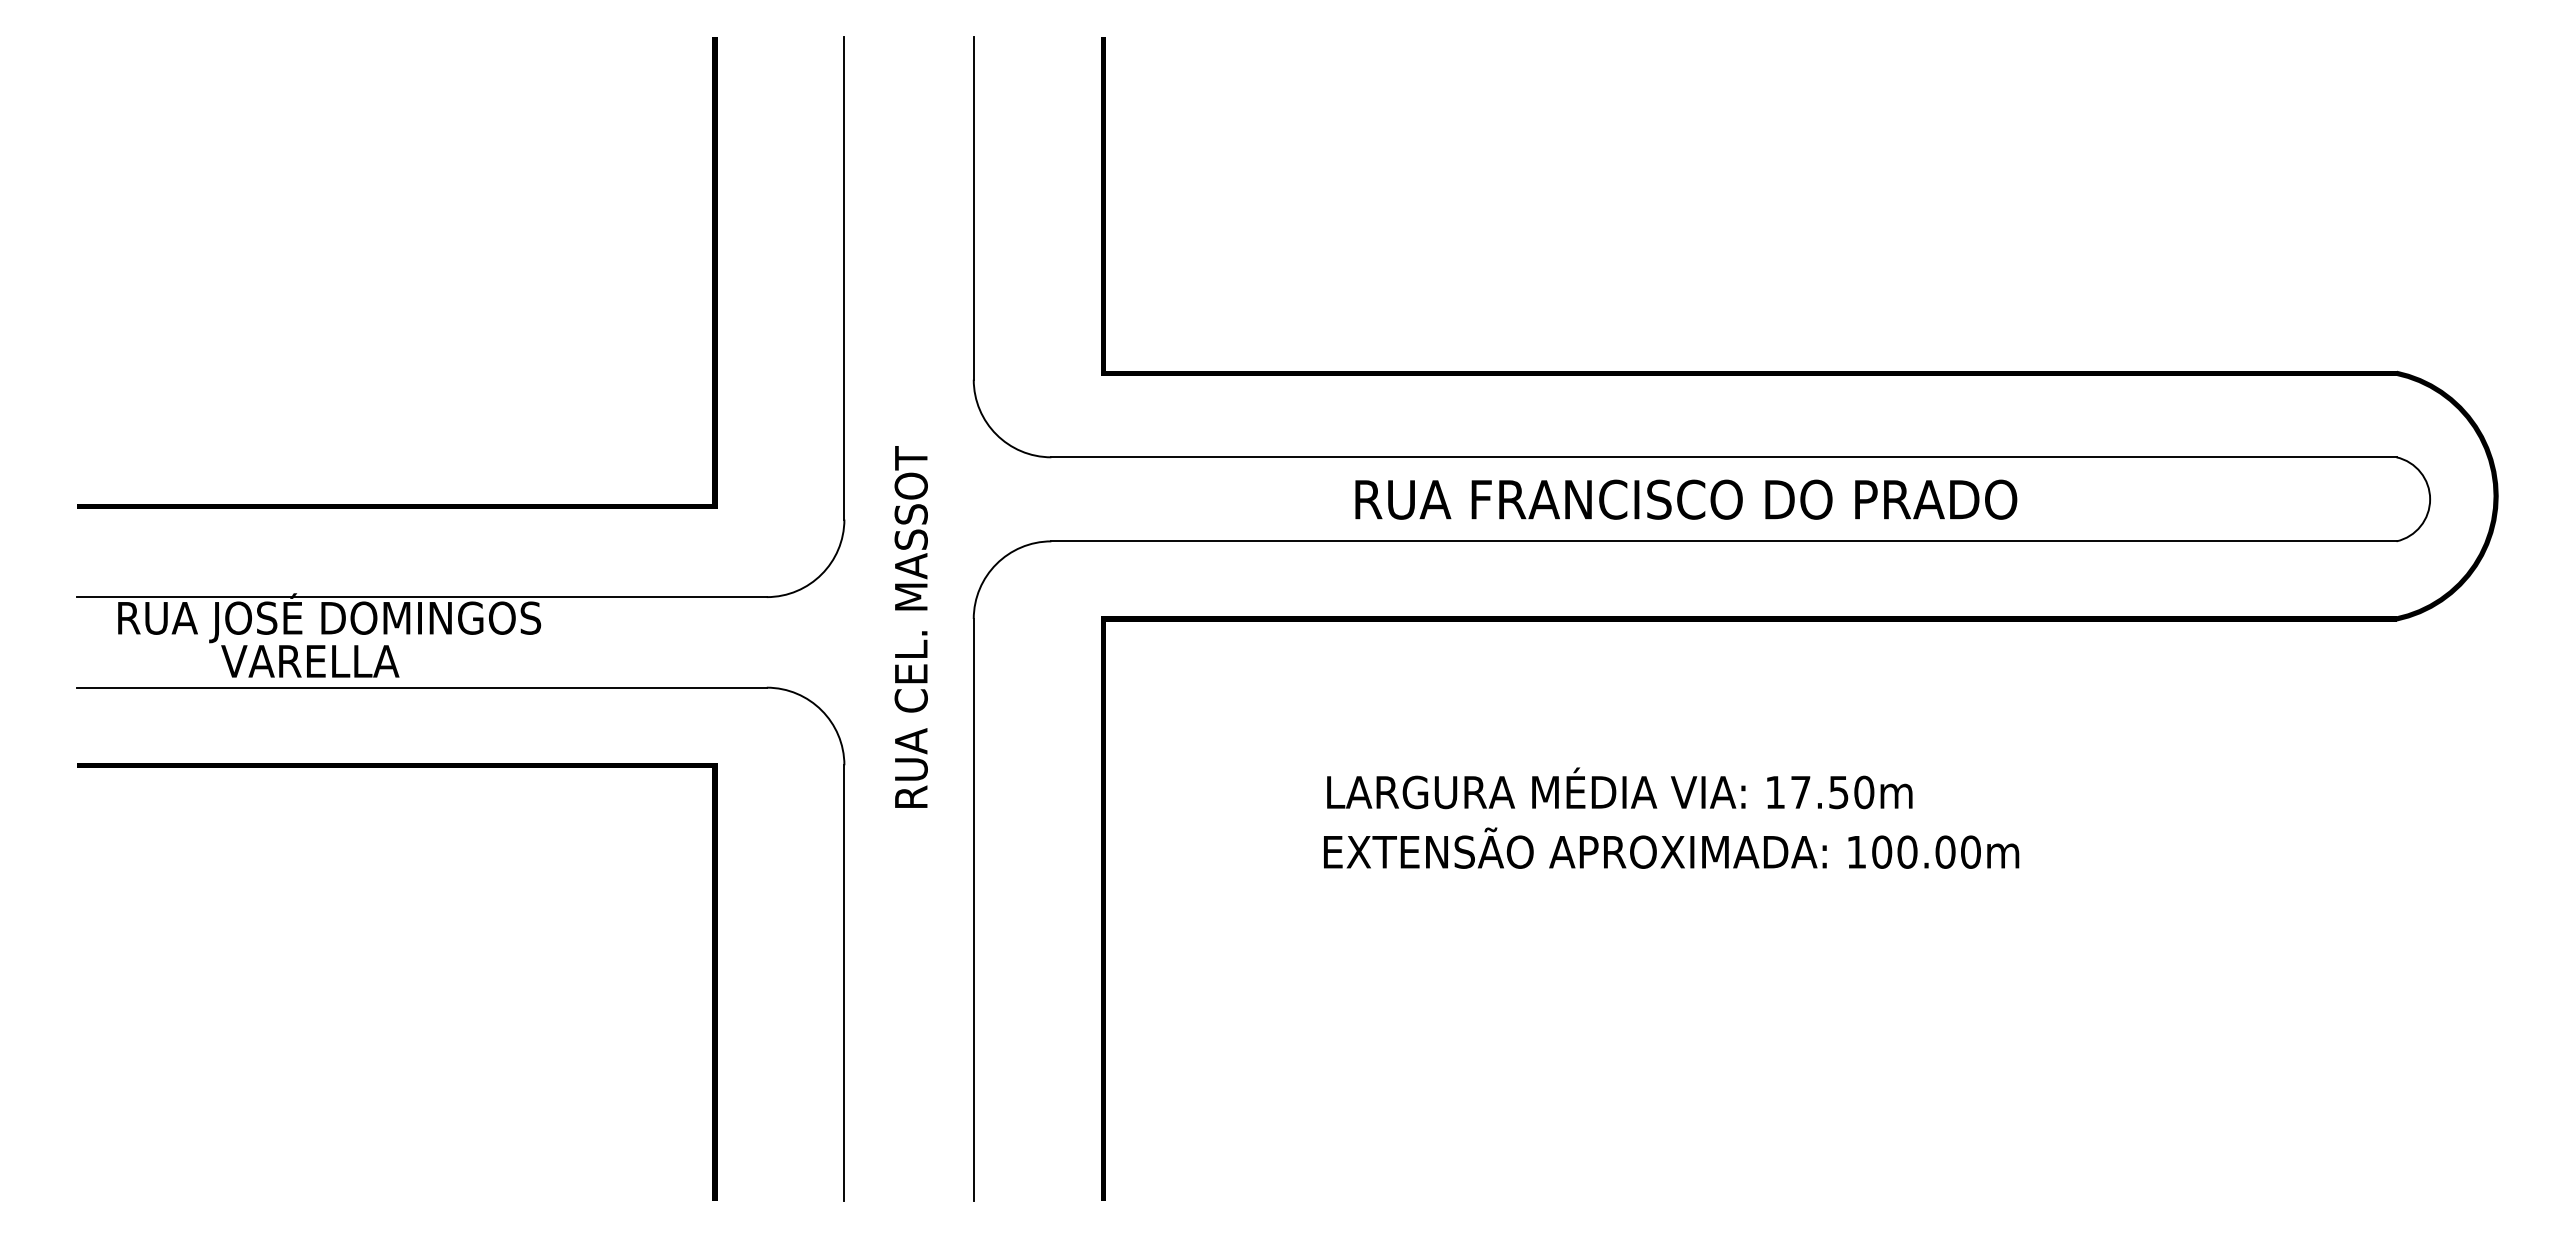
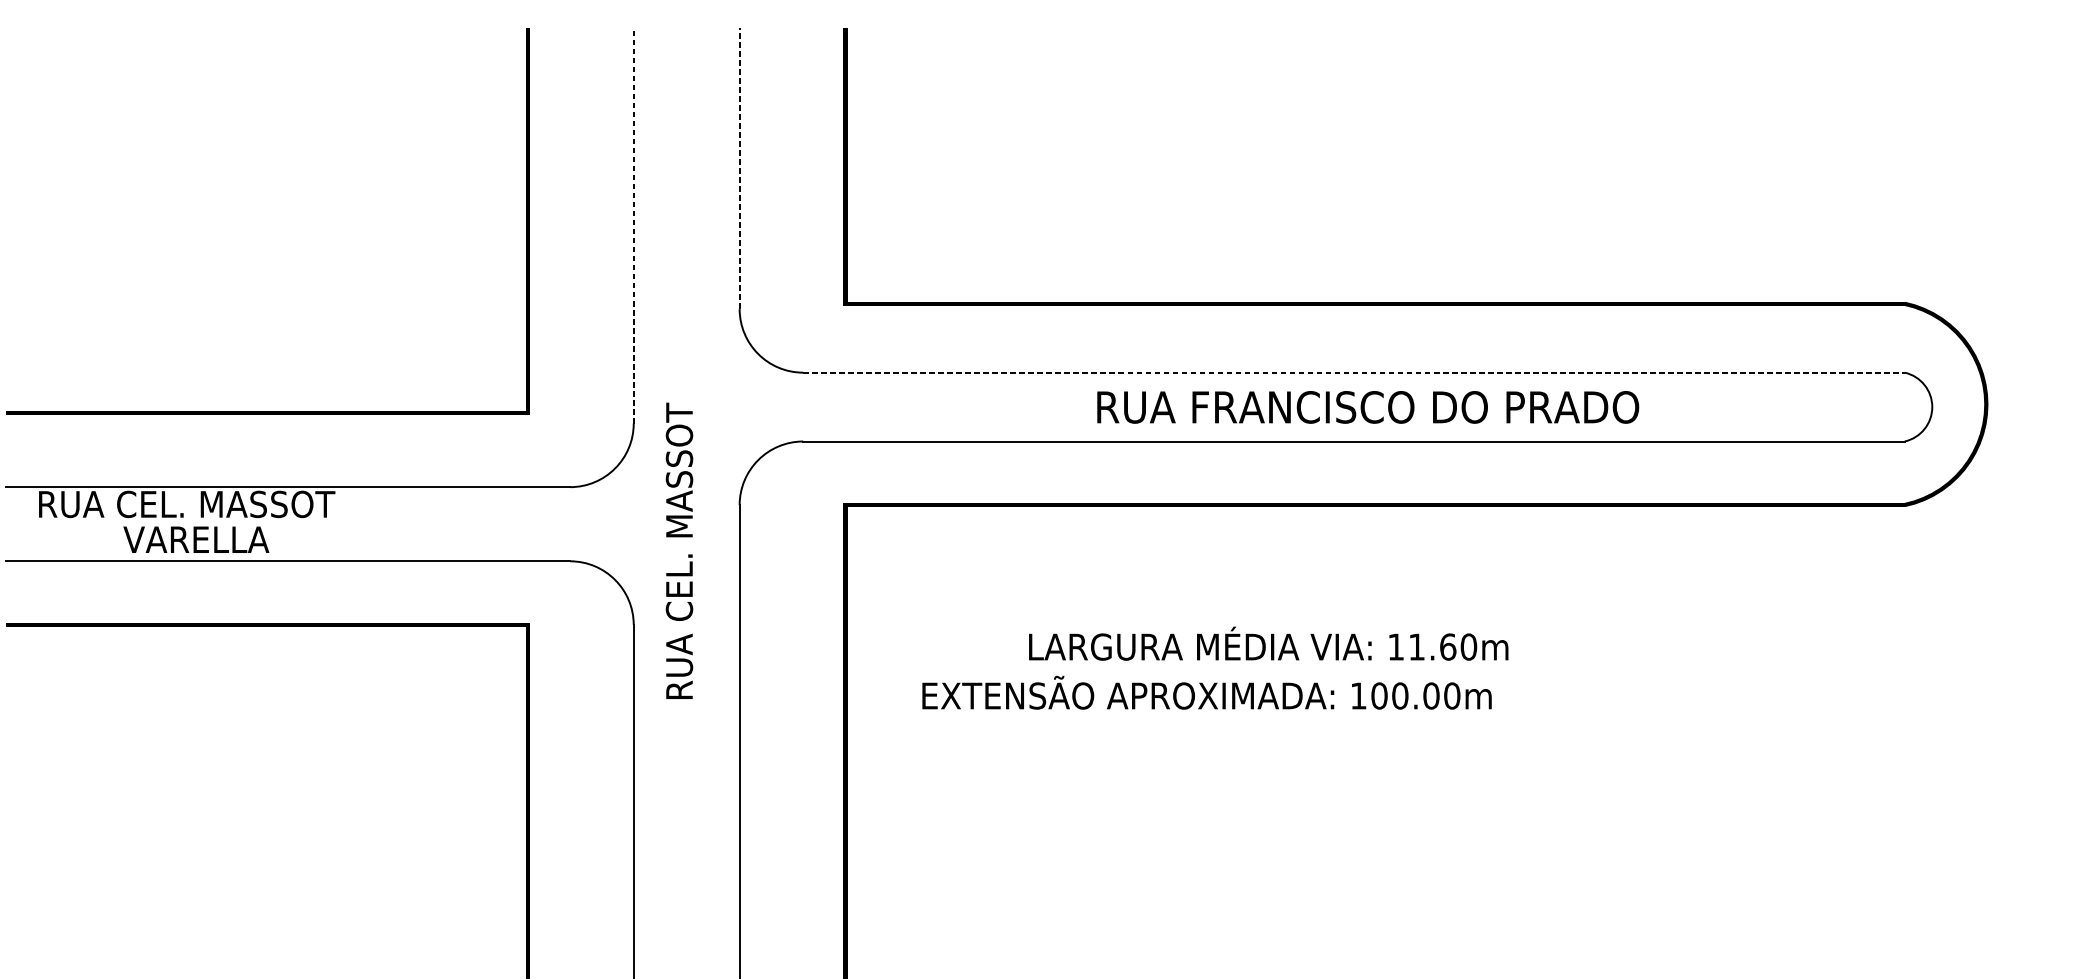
line: (973, 207) -> (739, 168), solid -> dashed
line: (844, 277) -> (633, 225), solid -> dashed
line: (1723, 457) -> (1353, 372), solid -> dashed
text: (1686, 499) -> (1368, 407), moved
text: (375, 618) -> (249, 504), RUA JOSÉ DOMINGOS -> RUA CEL. MASSOT
text: (910, 626) -> (678, 550), moved
text: (1820, 792) -> (1433, 647), 17.50m -> 11.60m
text: (1671, 847) -> (1207, 692), moved

